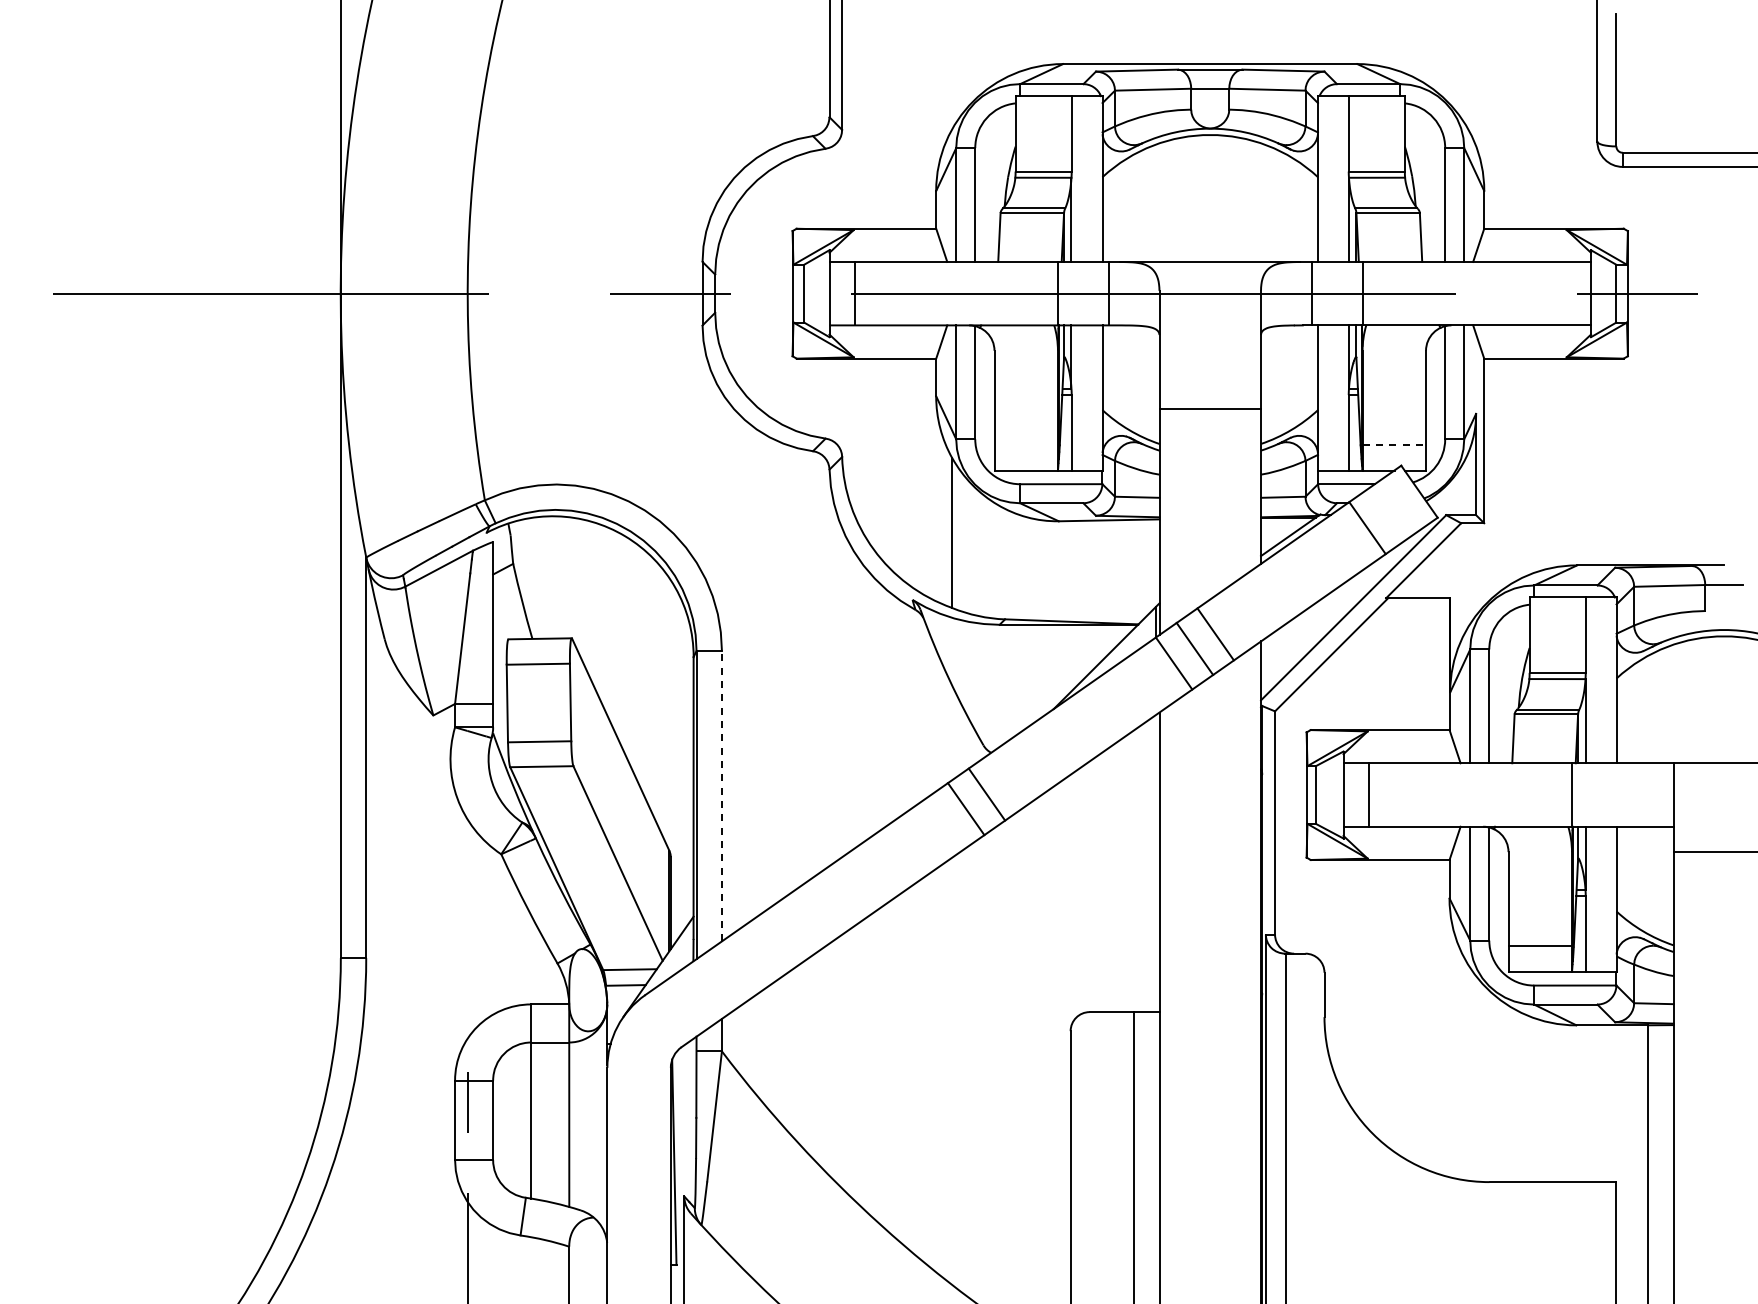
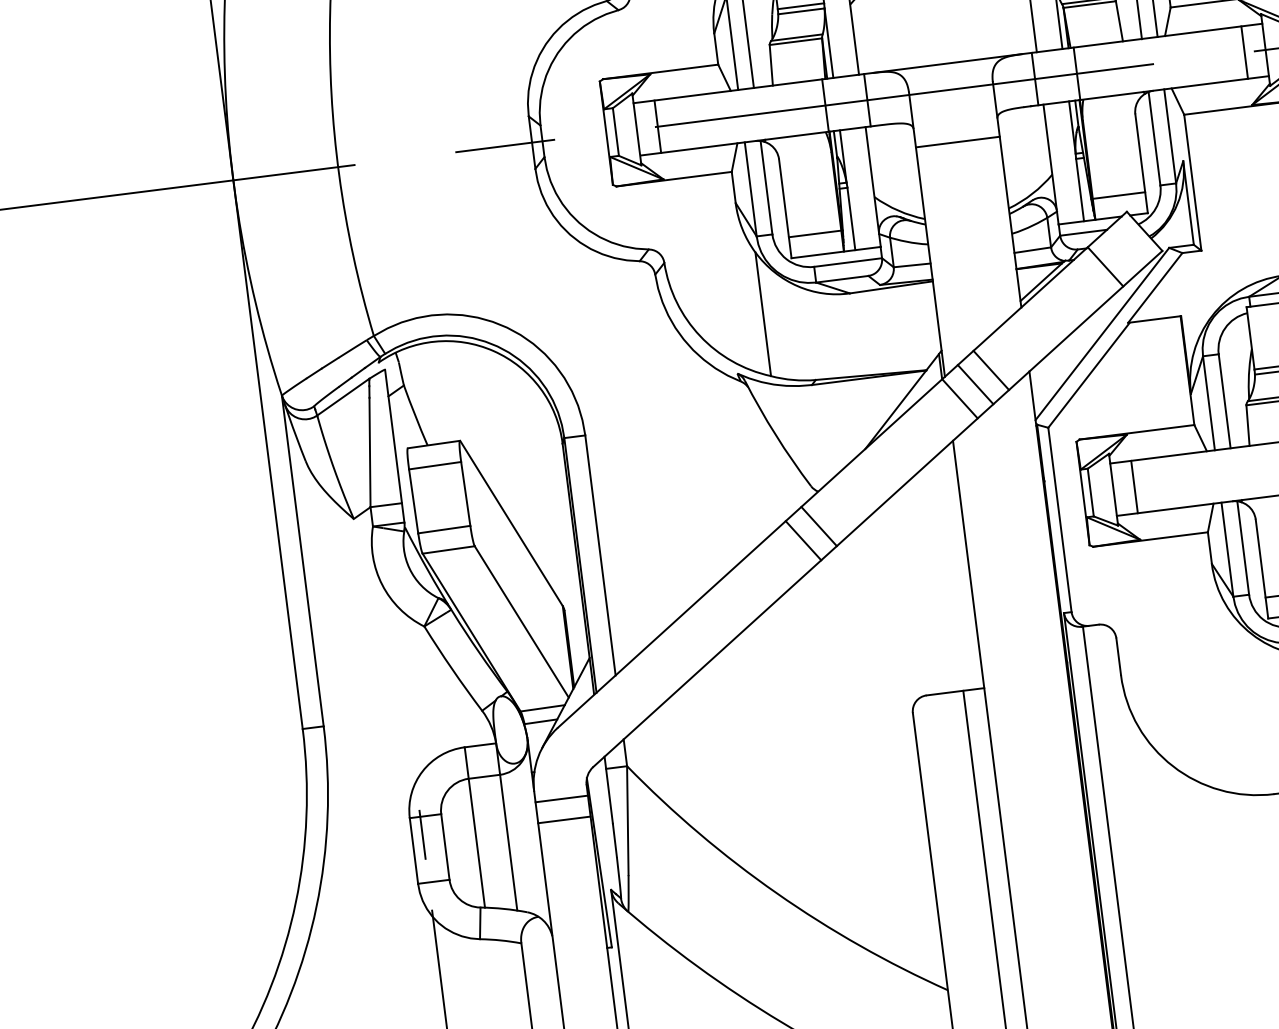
line: (1565, 293) -> (1244, 52), added
line: (1210, 409) -> (958, 142), moved
line: (1025, 445) -> (814, 234), added
line: (1394, 445) -> (1119, 195), dashed -> solid
line: (721, 795) -> (600, 554), dashed -> solid
line: (638, 1080) -> (561, 798), added
line: (638, 1105) -> (563, 819), added

